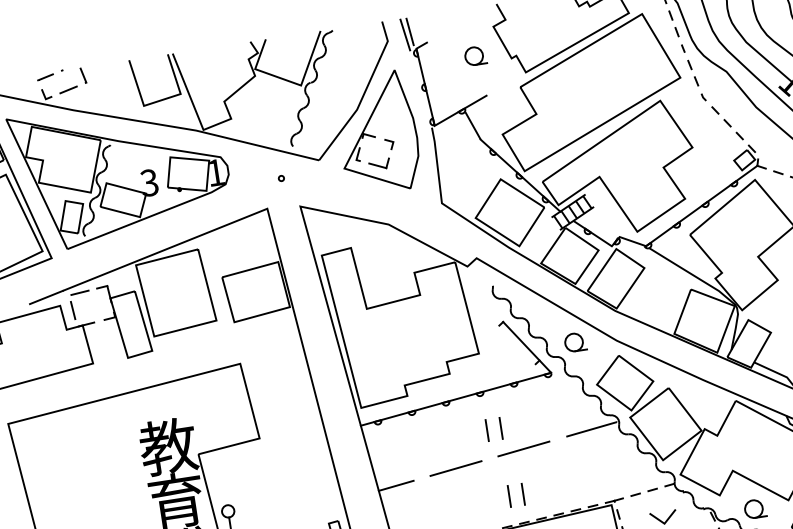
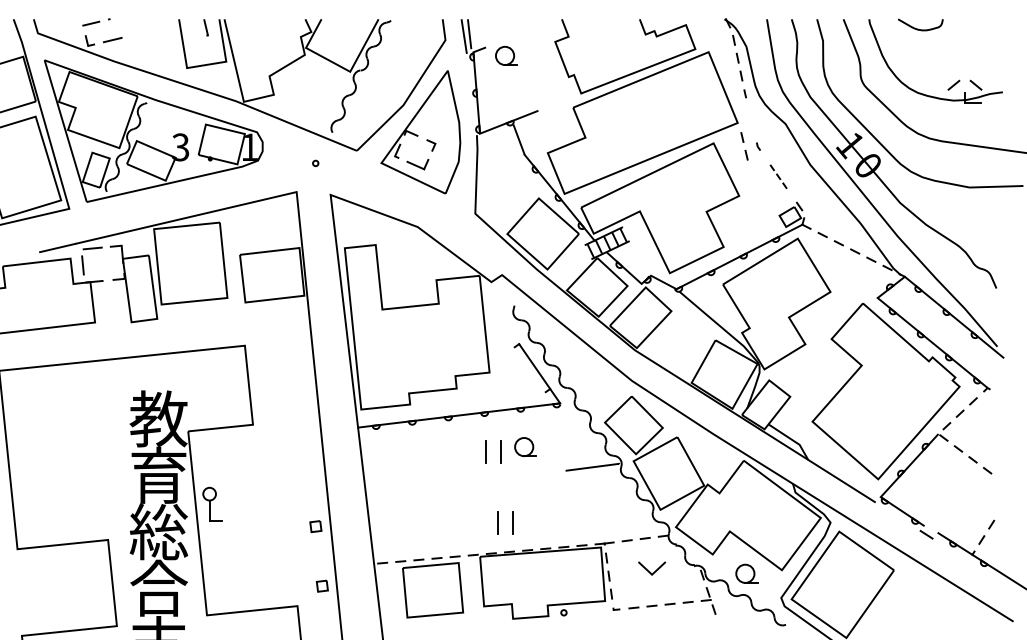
part: (475, 55) -> (506, 55), moved
part: (693, 73) -> (744, 146), moved
line: (82, 75) -> (205, 27), moved
part: (727, 123) -> (778, 176), size x0.6
part: (575, 342) -> (525, 447), moved
line: (523, 448) -> (520, 476), removed
line: (456, 468) -> (448, 485), removed
line: (395, 485) -> (384, 493), removed

